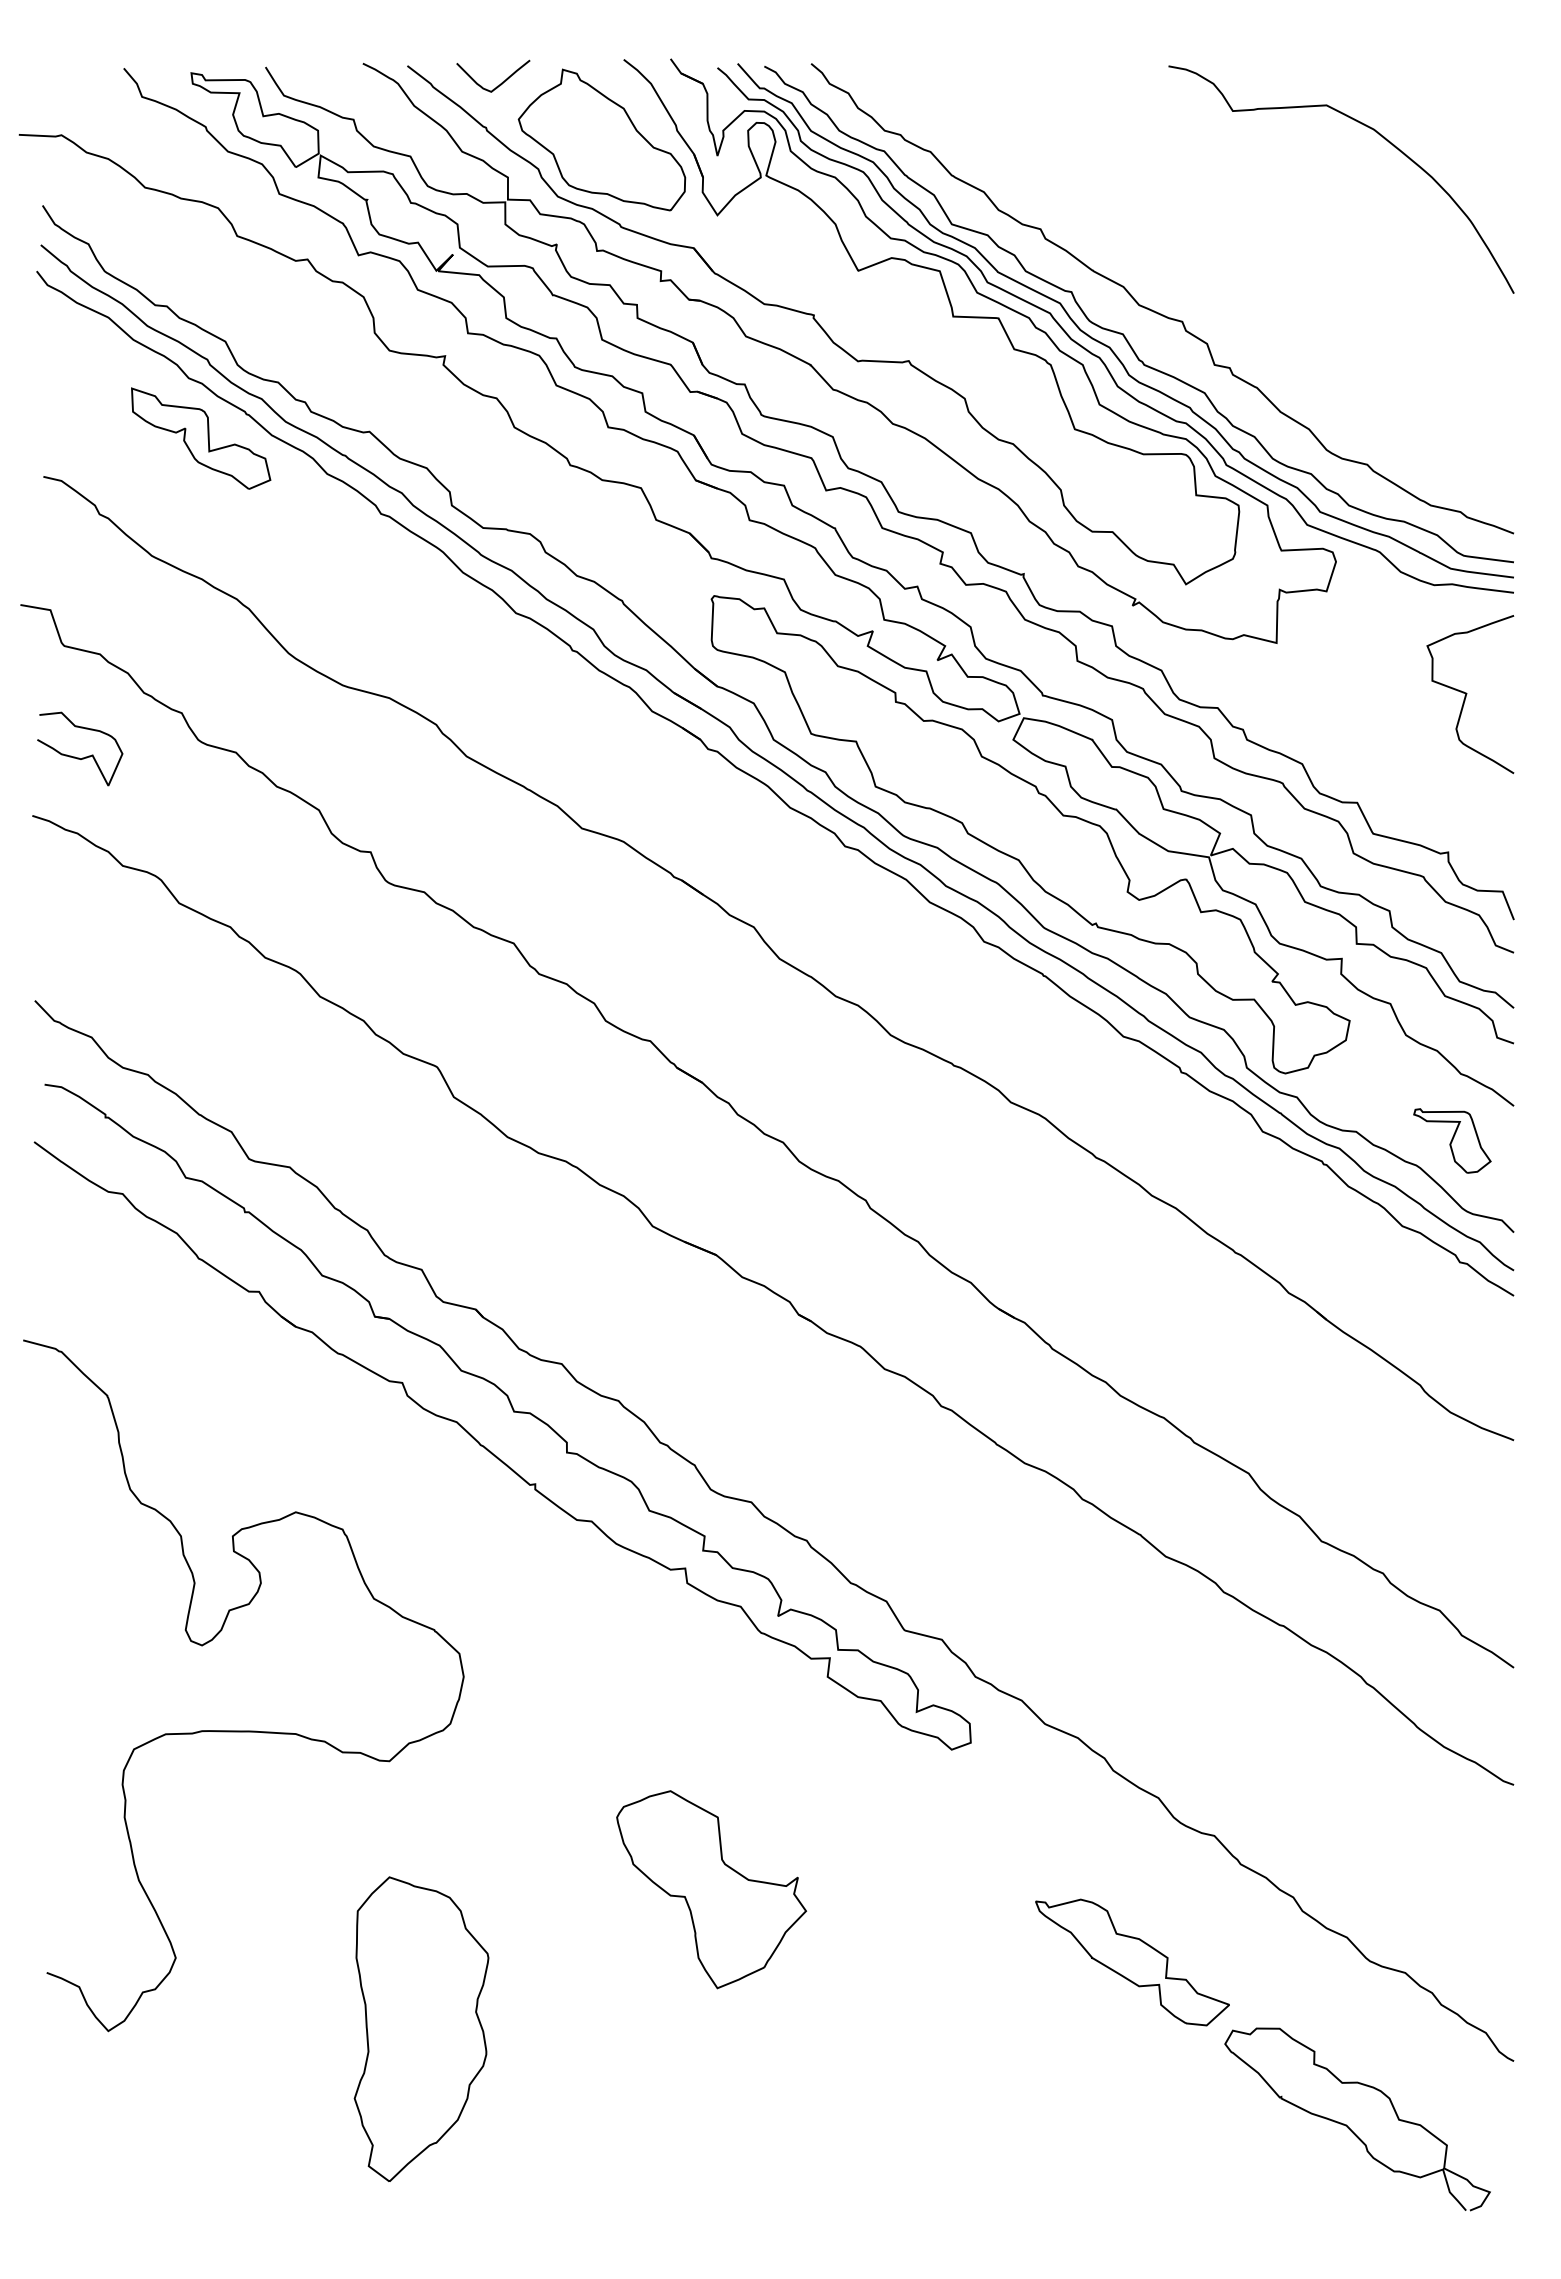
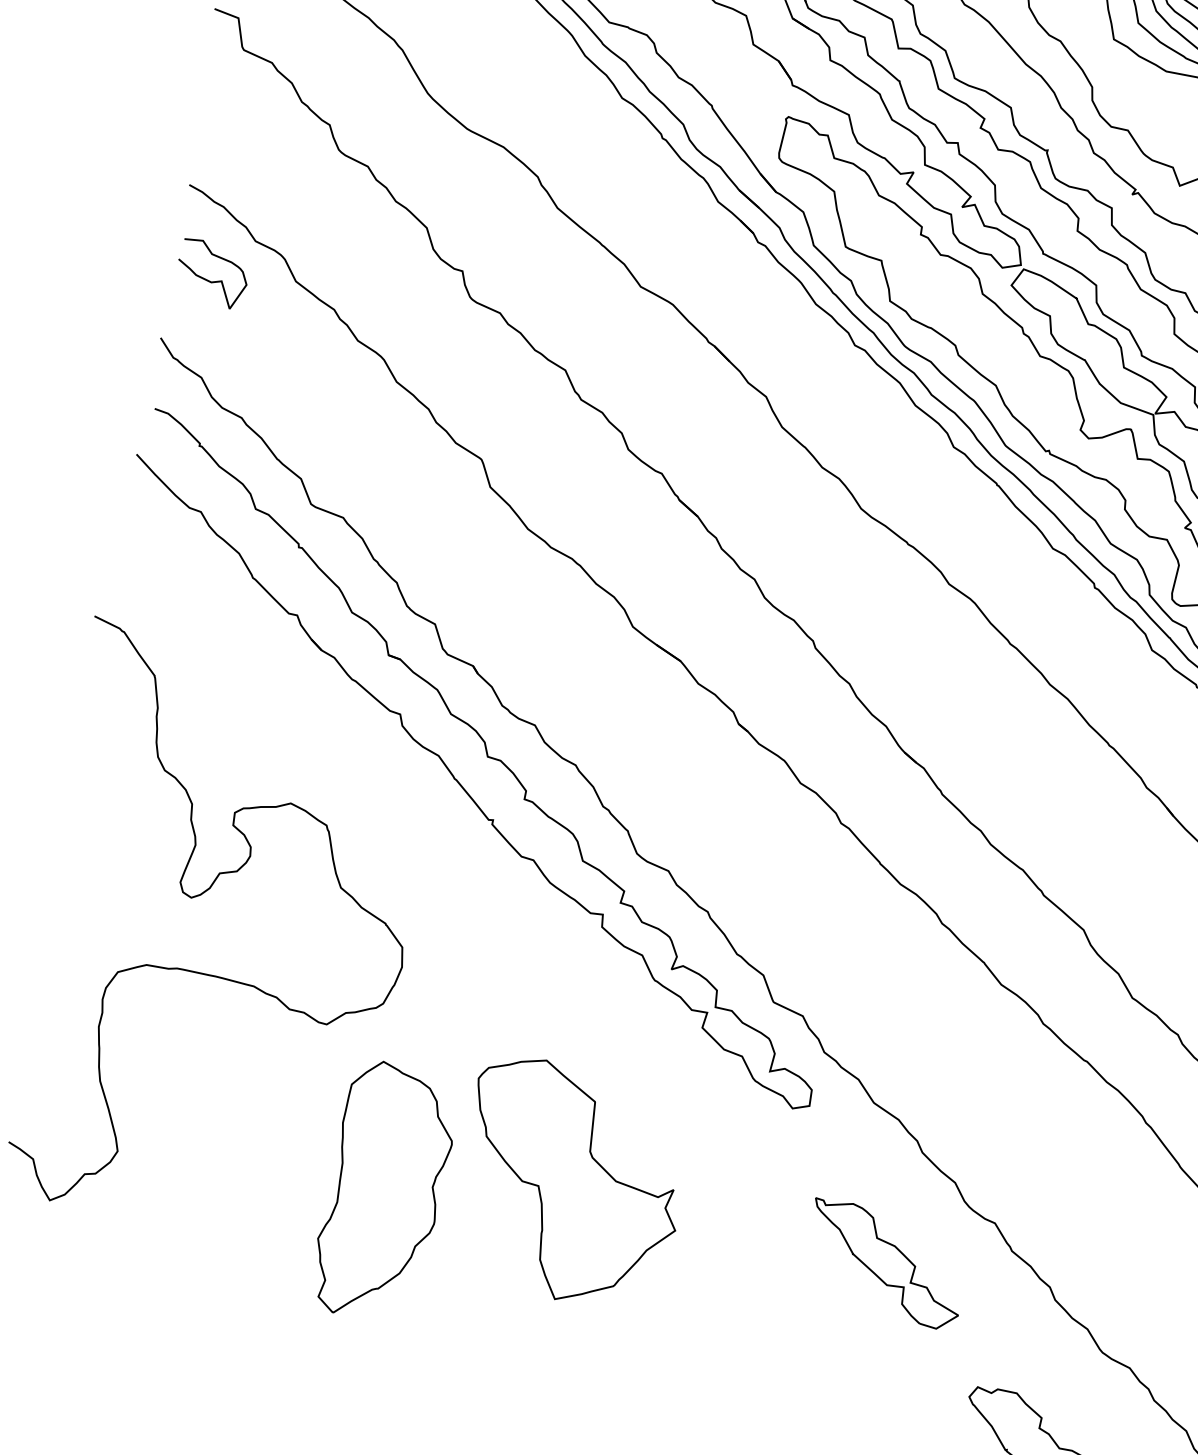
curve: (79, 757) -> (210, 280), moved
part: (711, 1889) -> (571, 1183), size x1.4
part: (1132, 1962) -> (885, 1264), moved
part: (421, 2028) -> (384, 1191), moved

